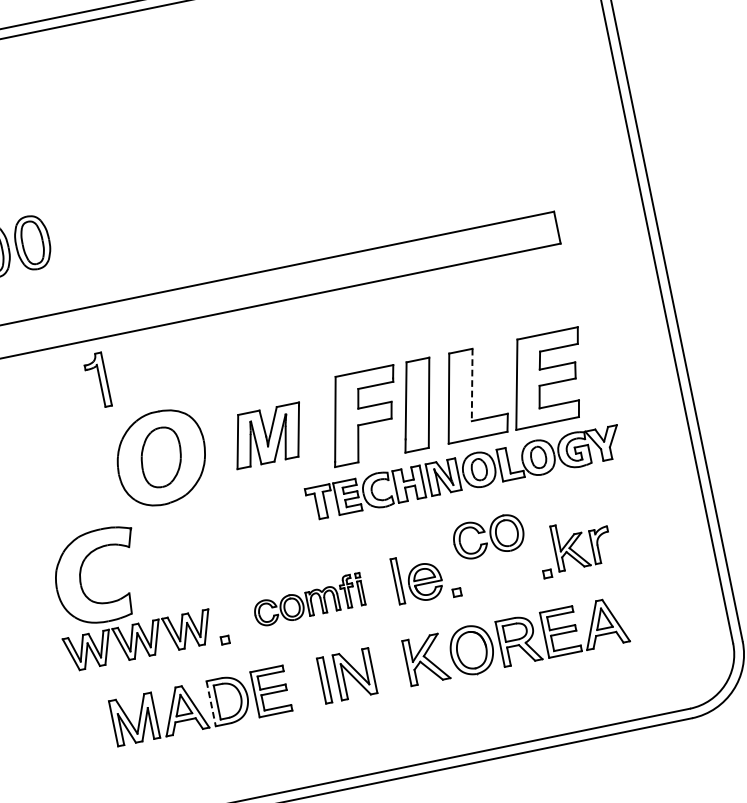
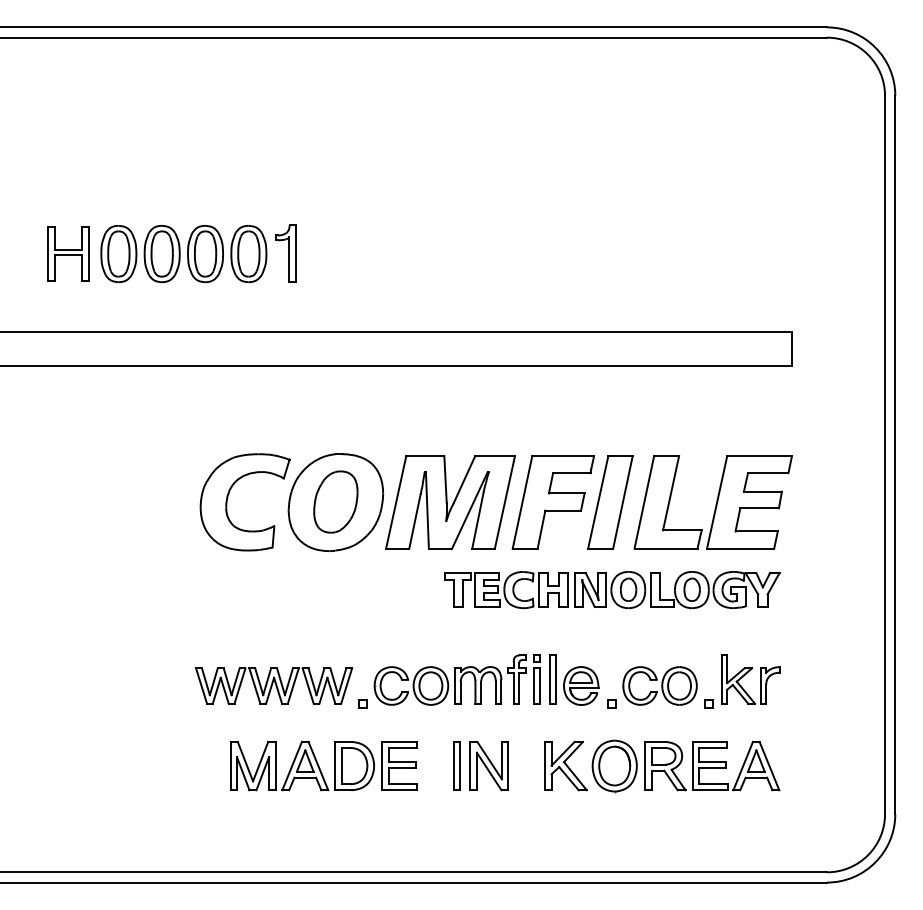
part: (96, 380) -> (285, 253), moved
line: (471, 385) -> (670, 493), dashed -> solid
part: (268, 435) -> (450, 502), size x1.67
part: (464, 473) -> (612, 590), moved
part: (488, 536) -> (659, 685), moved
part: (81, 576) -> (228, 498), moved
part: (307, 599) -> (456, 679), size x1.43
line: (211, 704) -> (335, 766), dashed -> solid

